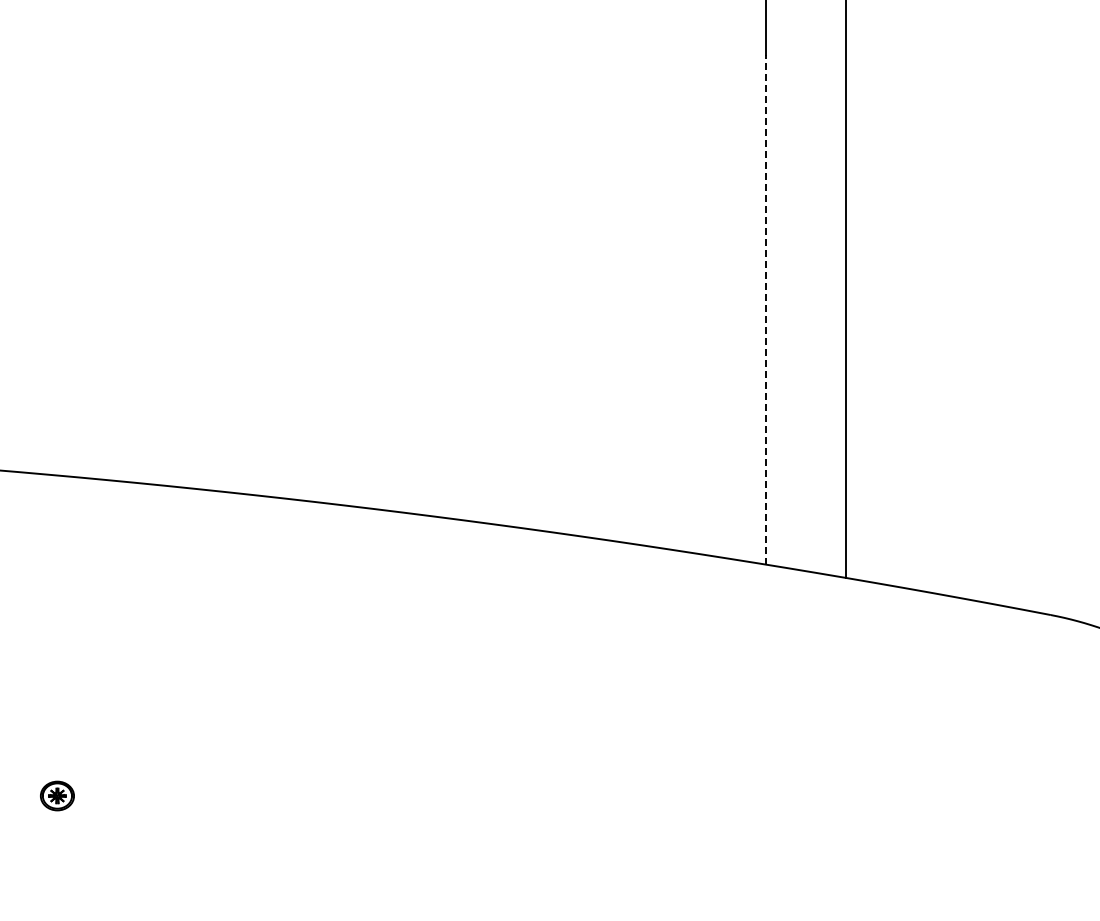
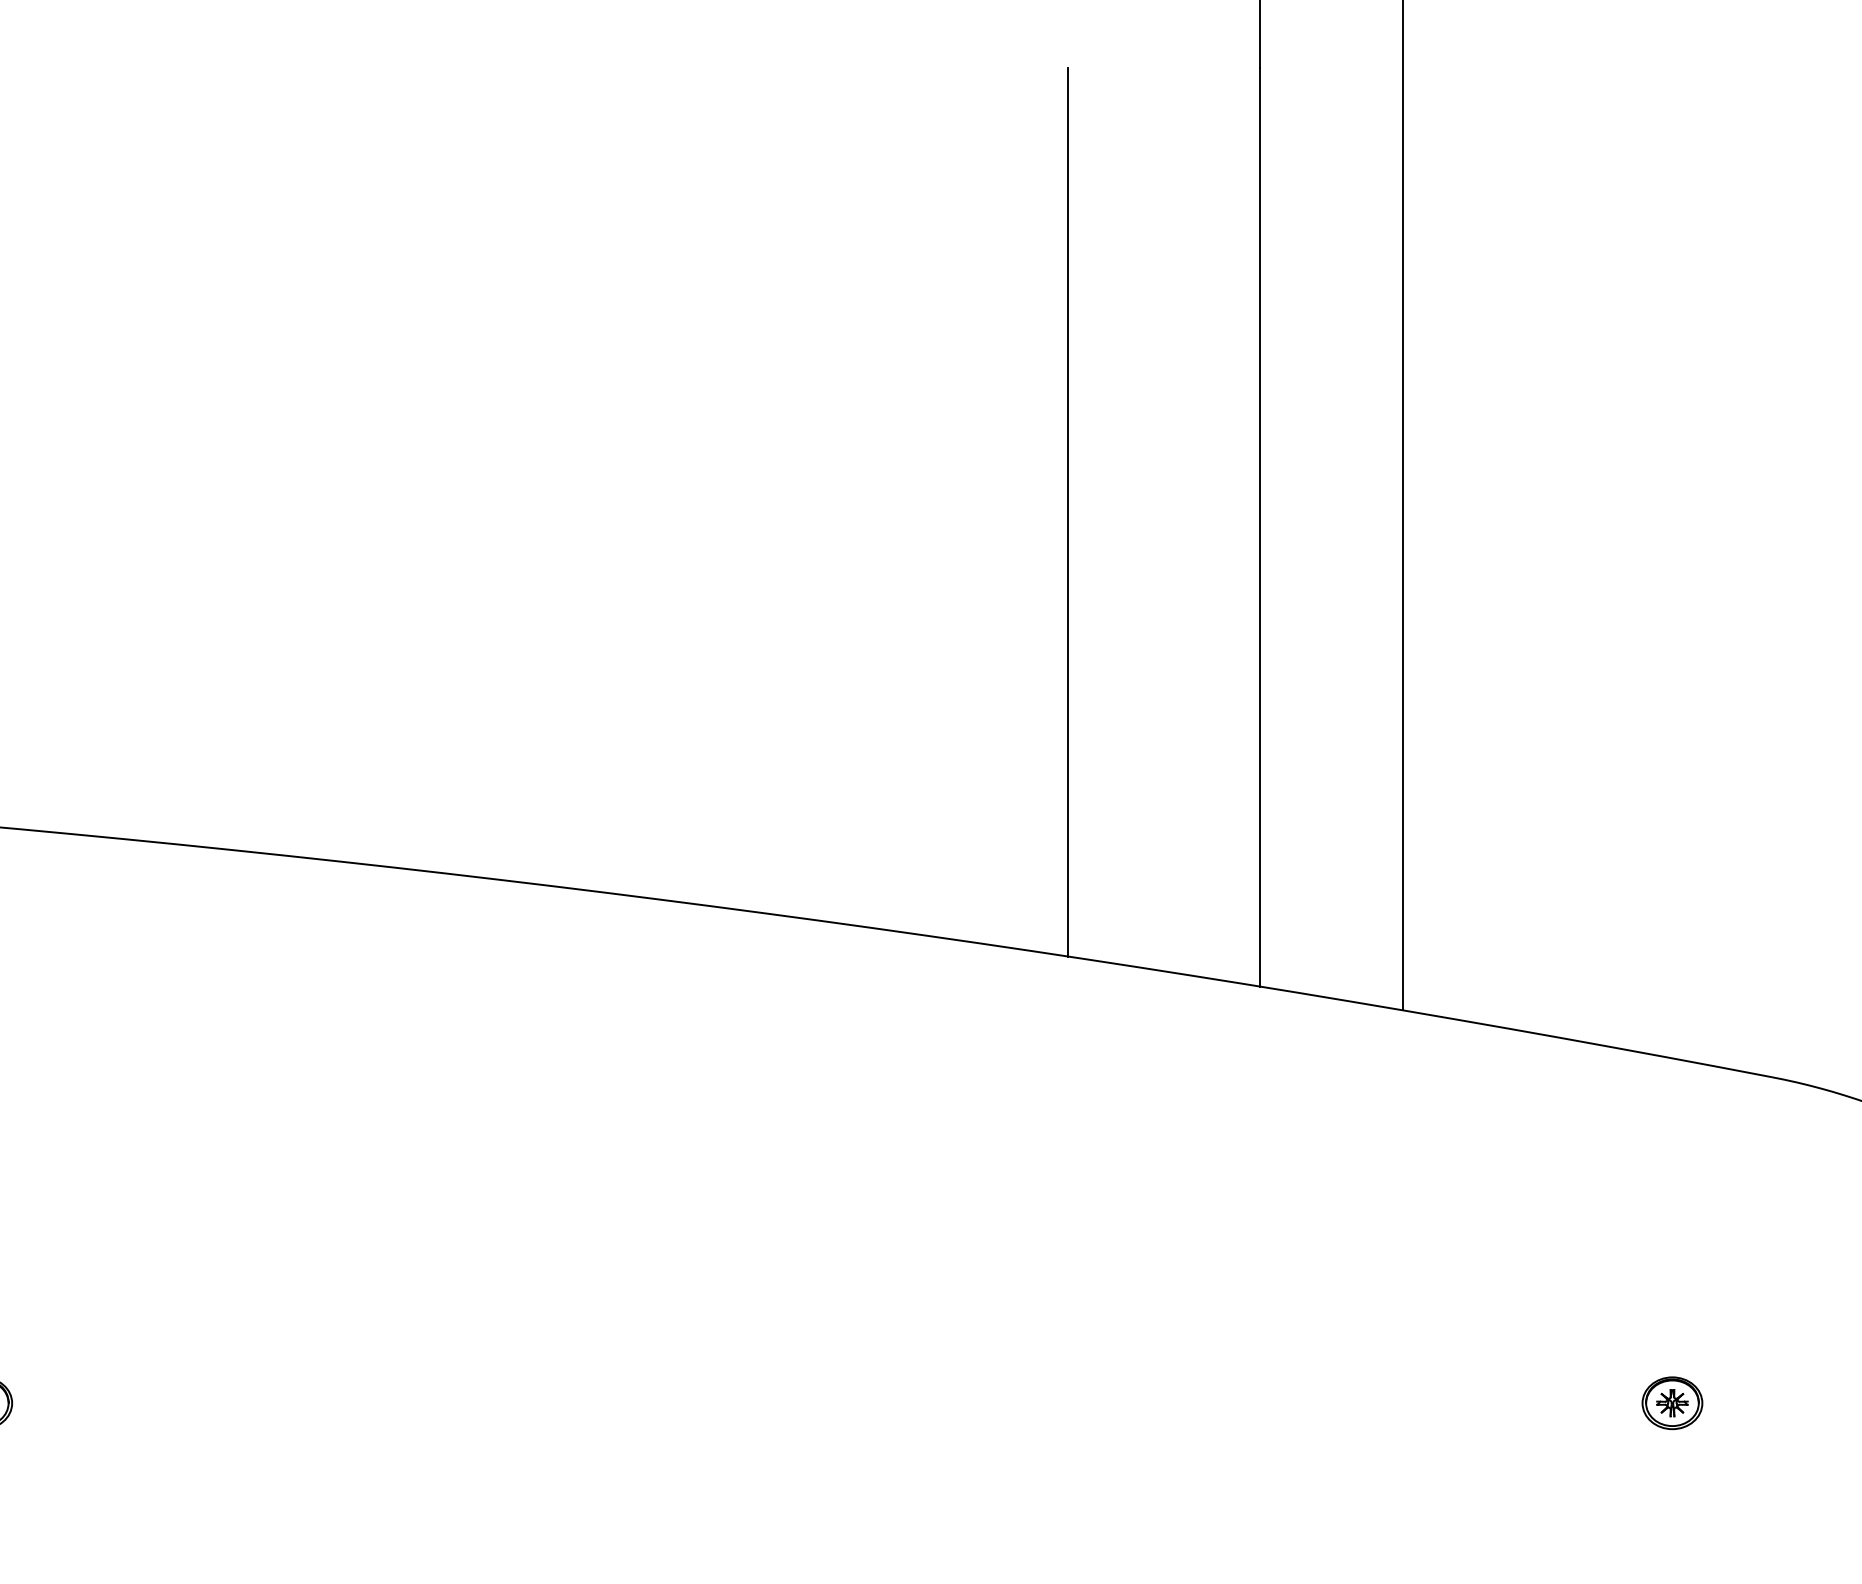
line: (660, 301) -> (1068, 512), added
line: (766, 309) -> (1259, 526), dashed -> solid
part: (995, 795) -> (1672, 1402), added

